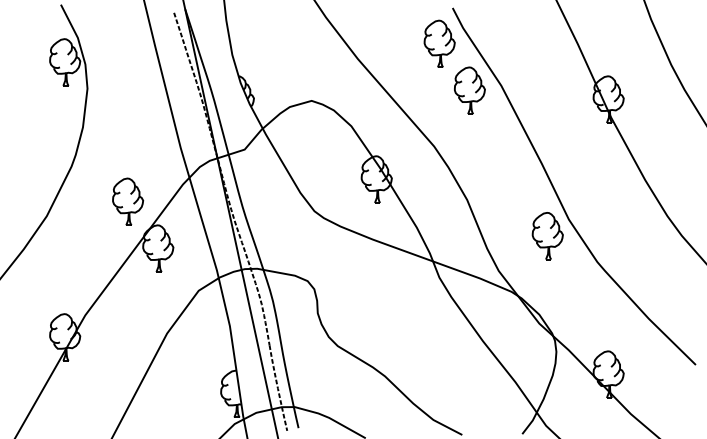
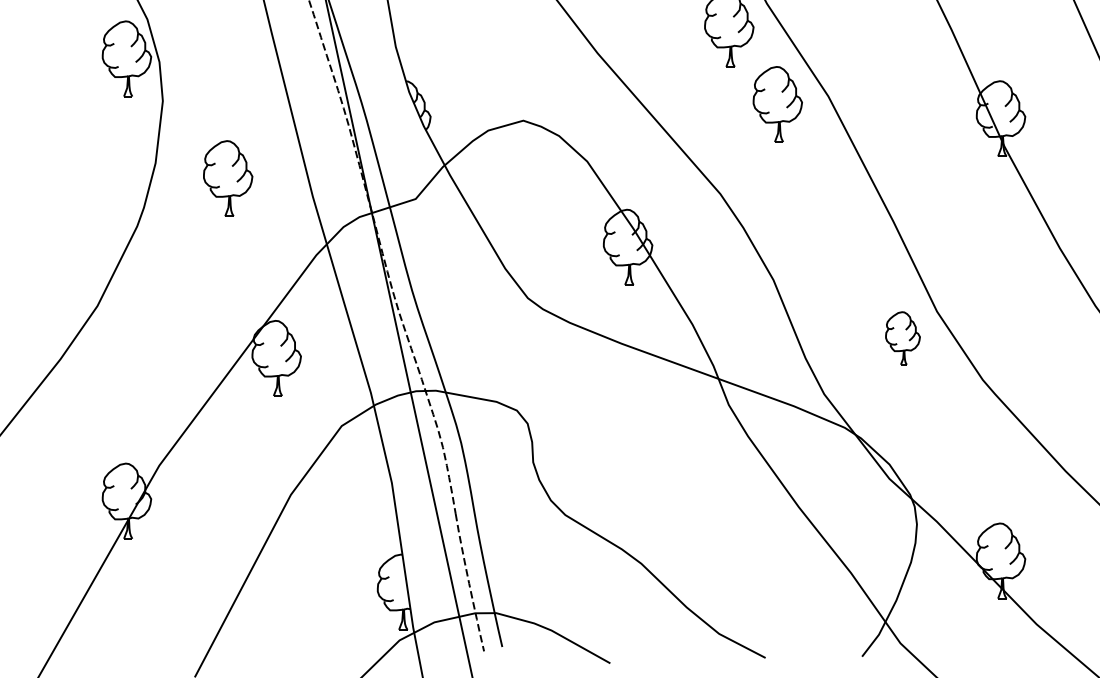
part: (128, 201) -> (228, 177), moved
part: (547, 236) -> (902, 338), size x0.7

